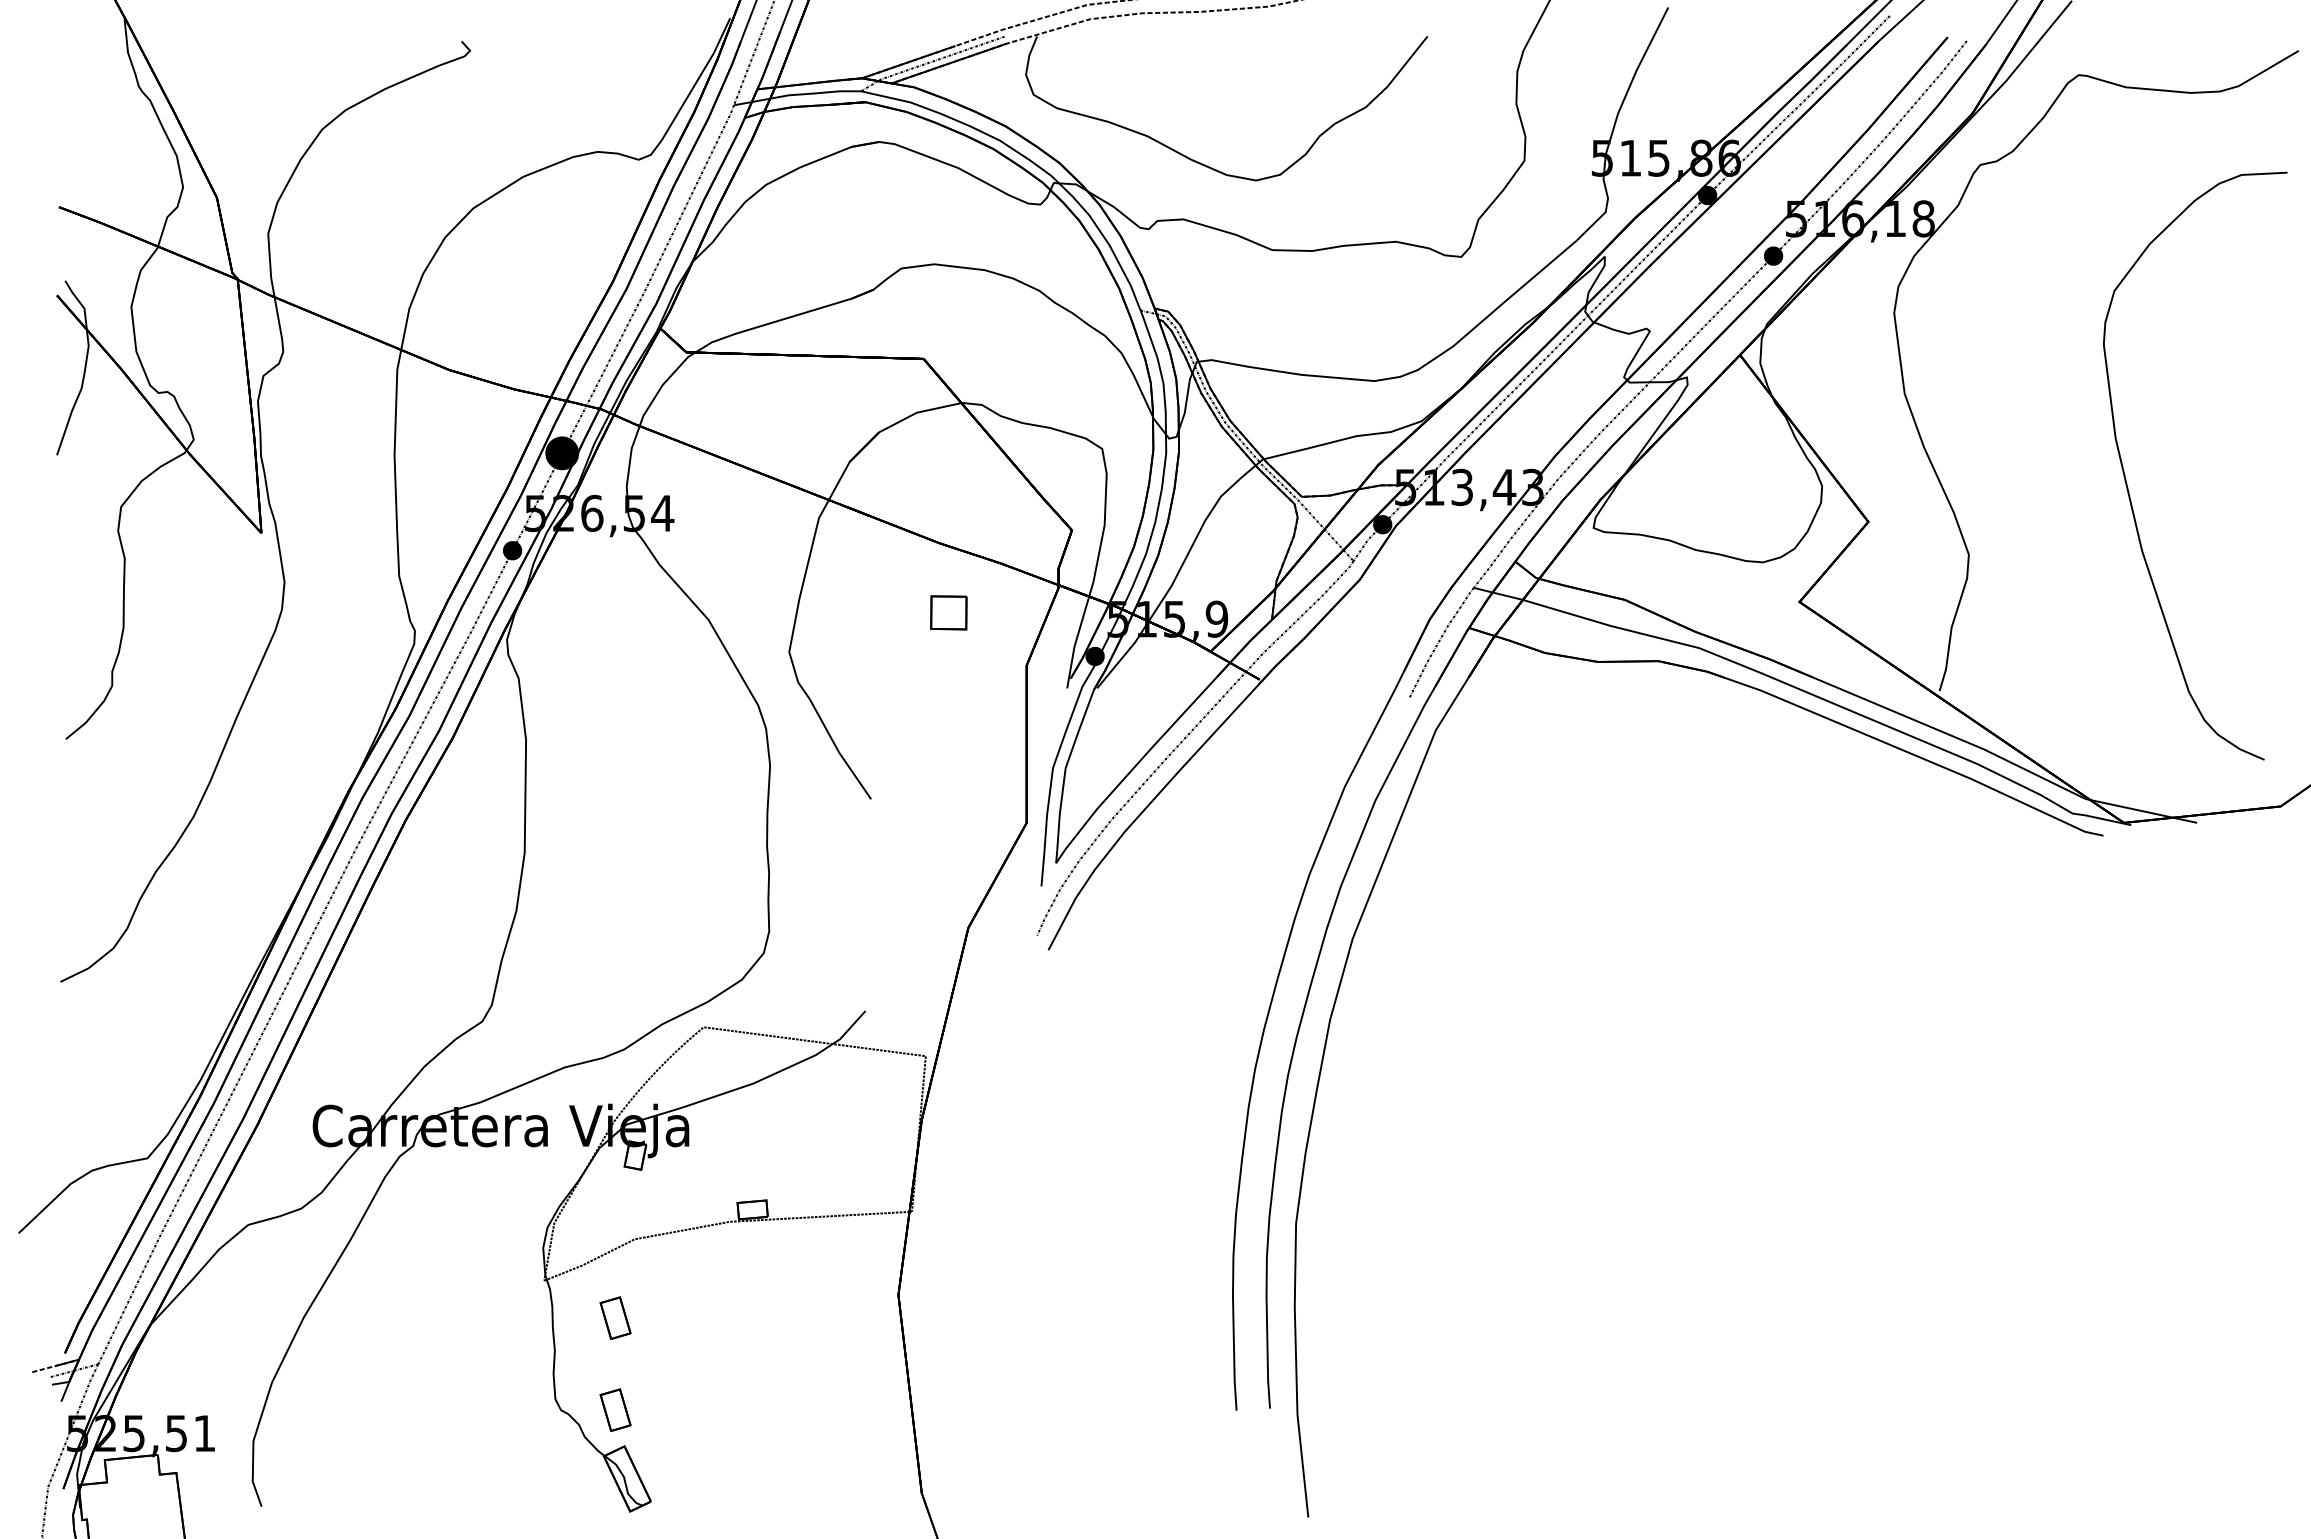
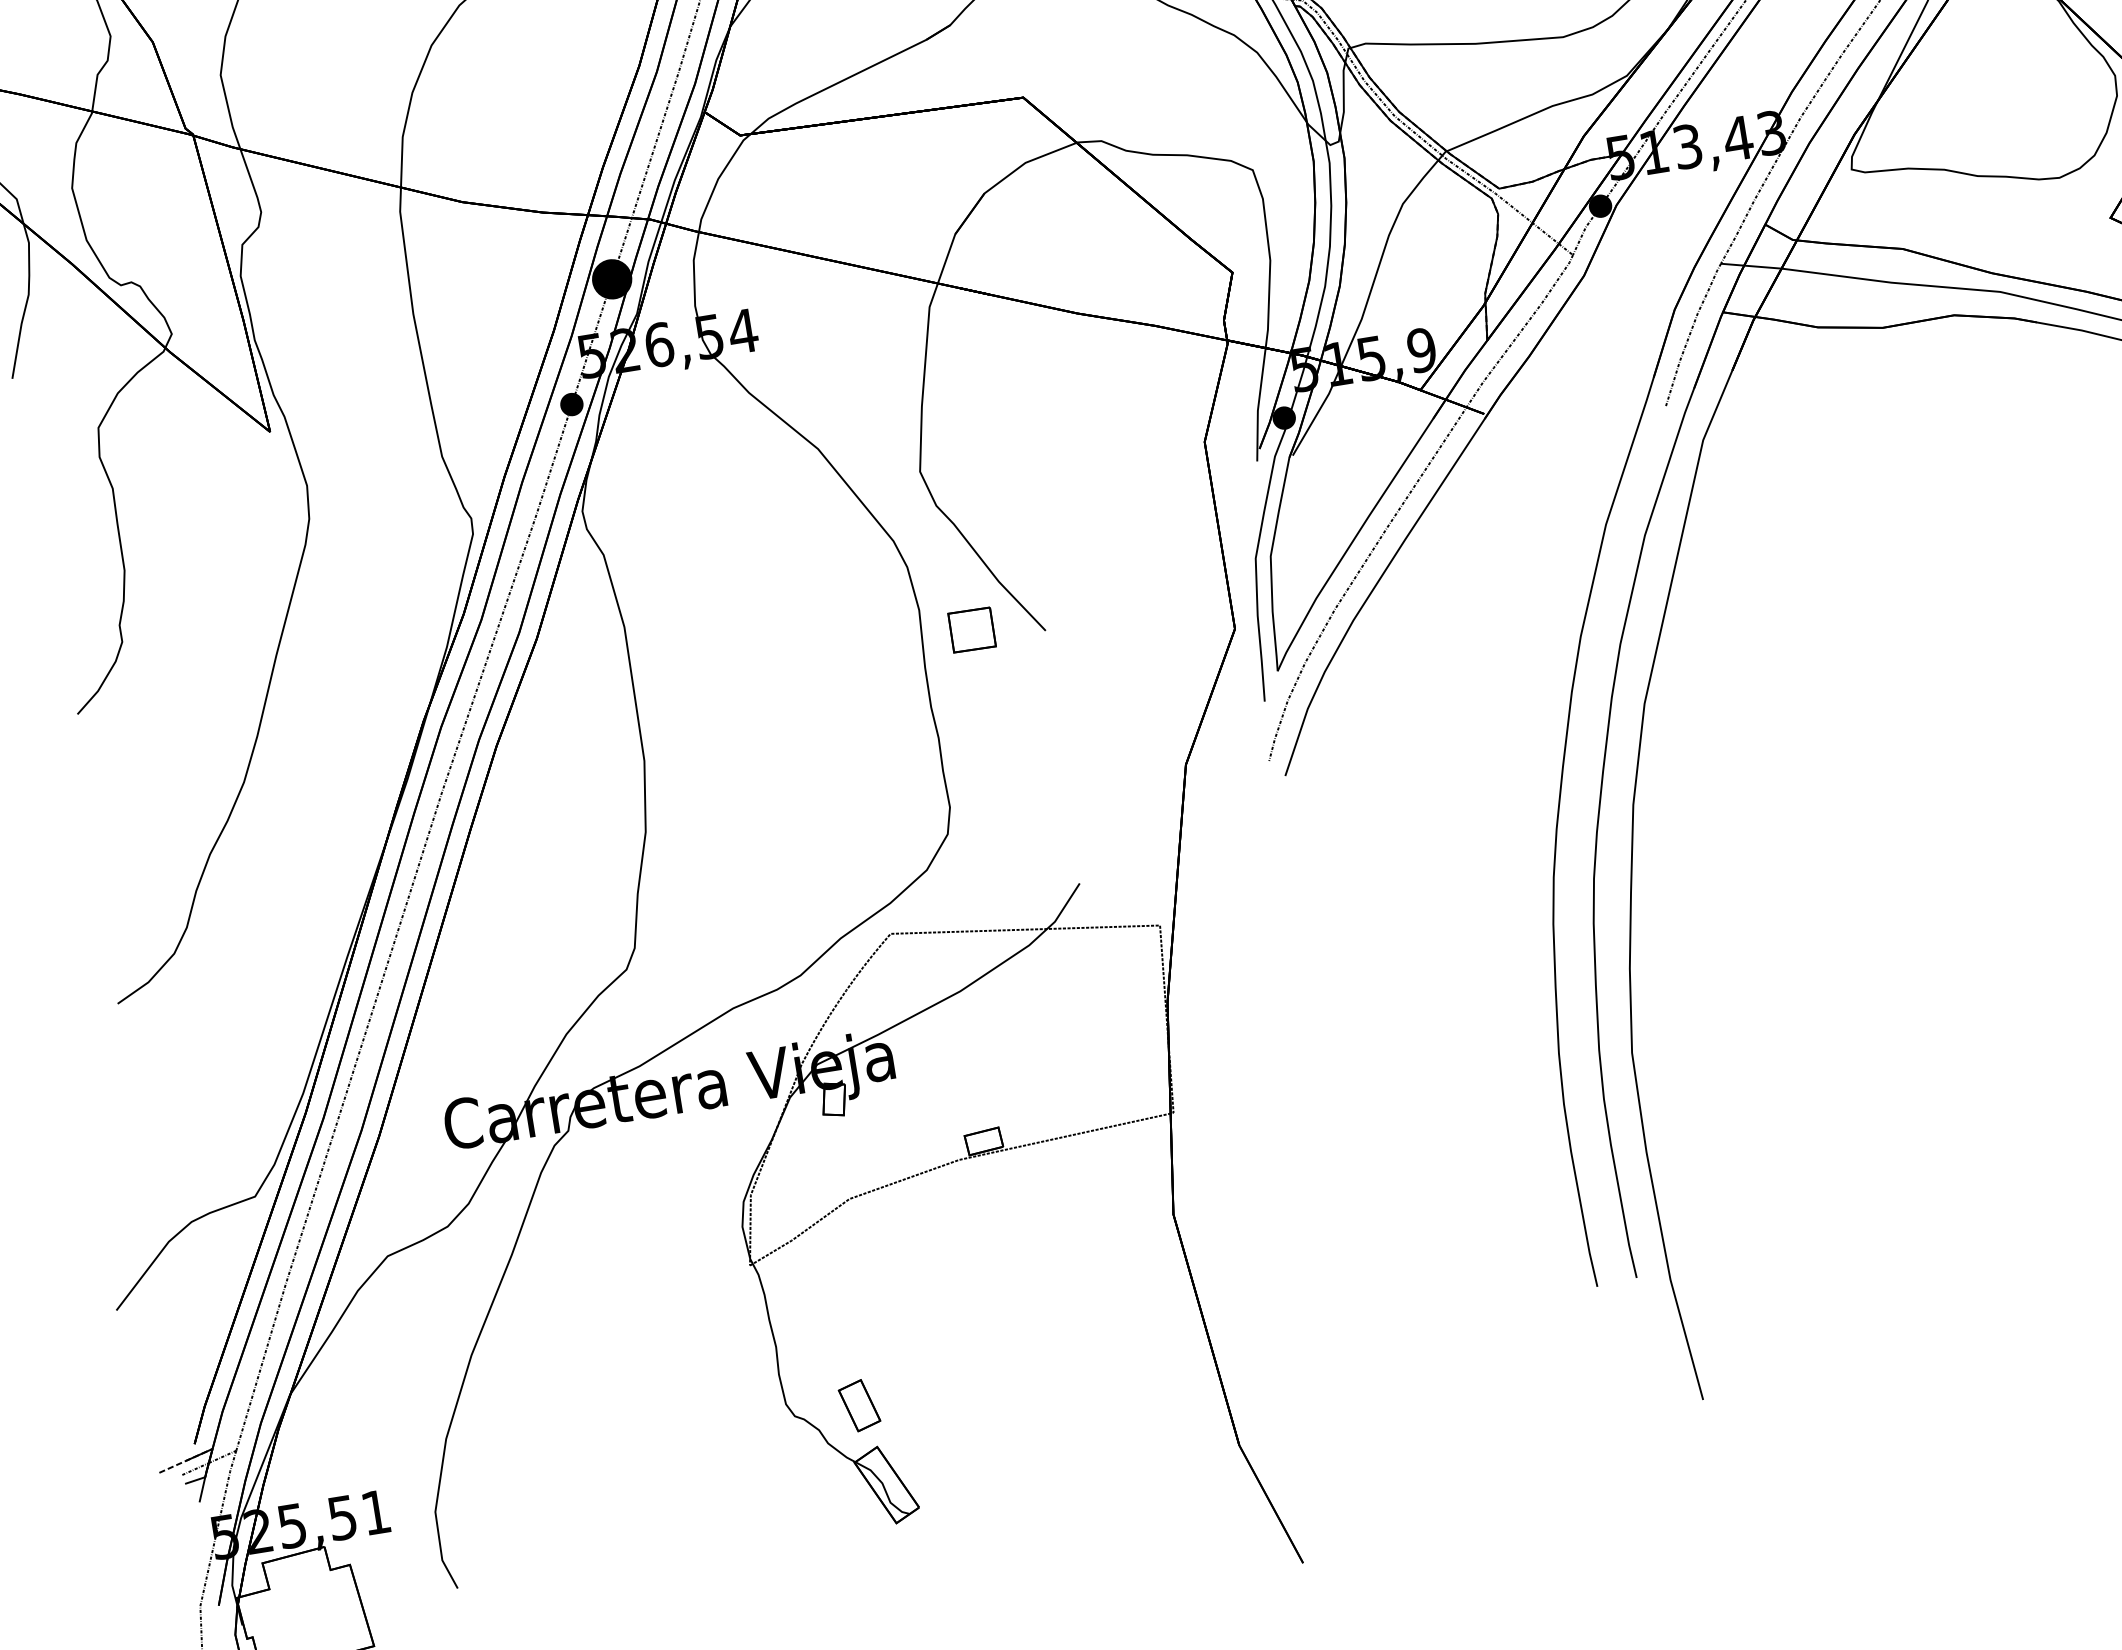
part: (948, 612) -> (971, 629), moved
part: (615, 1317) -> (841, 1295), removed

